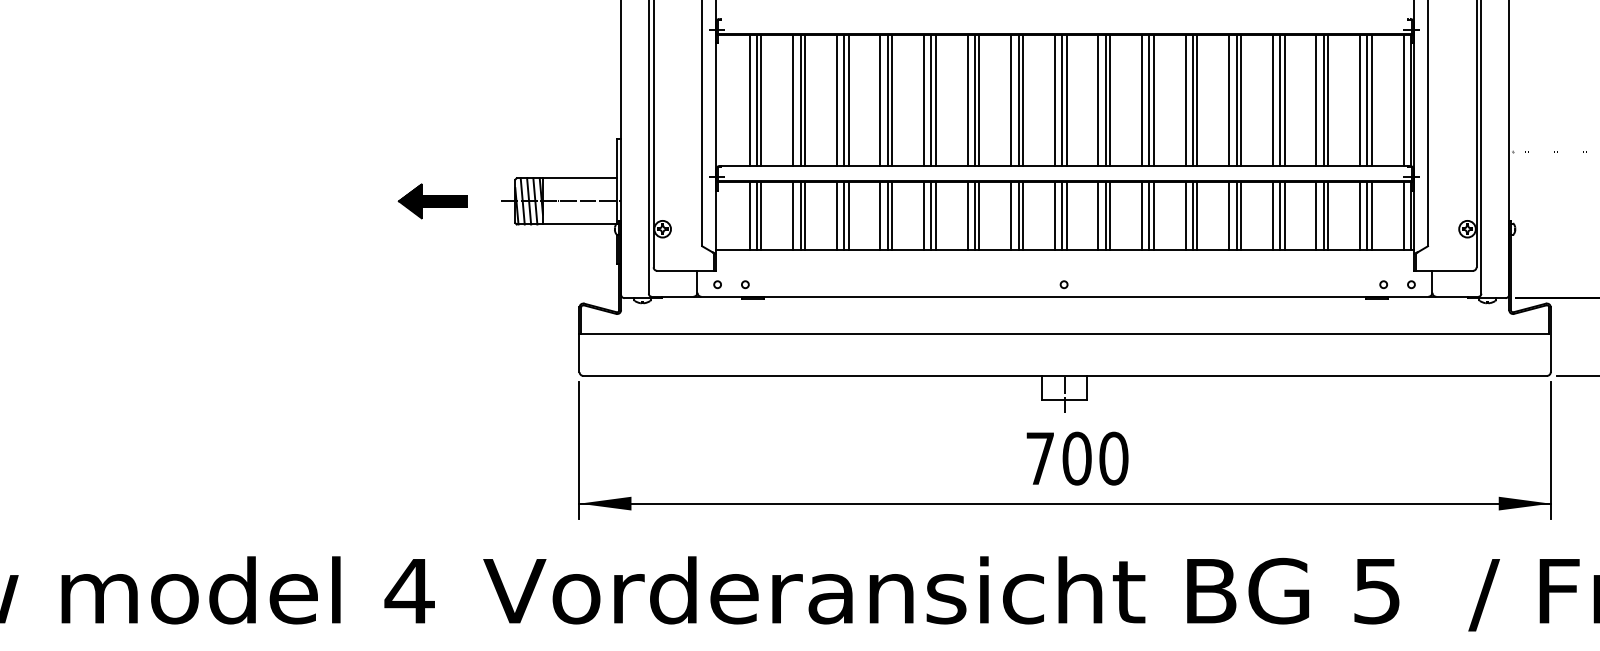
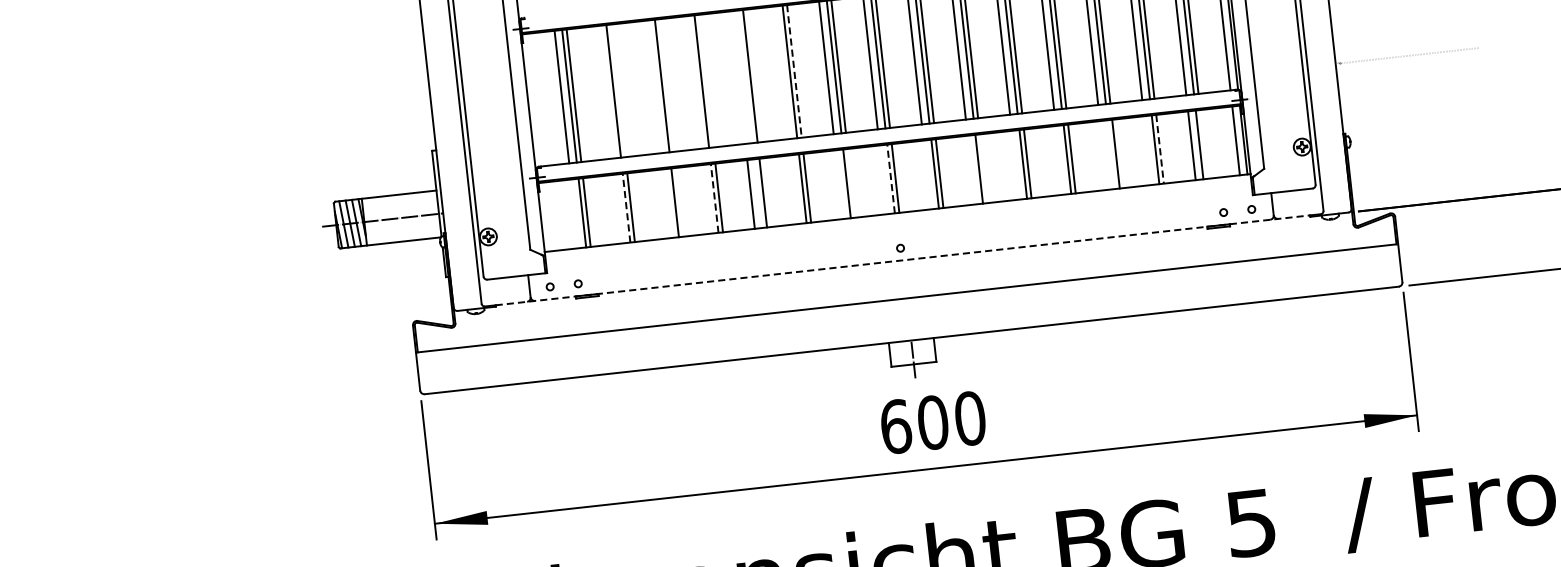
line: (793, 100) -> (606, 92), removed
line: (805, 100) -> (618, 90), removed
line: (836, 100) -> (649, 87), removed
line: (844, 100) -> (657, 86), removed
line: (880, 100) -> (694, 82), removed
line: (892, 100) -> (706, 81), removed
line: (923, 100) -> (737, 77), removed
line: (931, 100) -> (745, 76), removed
line: (967, 100) -> (782, 72), removed
line: (979, 100) -> (794, 71), solid -> dashed
part: (432, 201) -> (252, 234), removed
line: (749, 216) -> (574, 214), removed
line: (793, 216) -> (619, 209), removed
line: (800, 216) -> (626, 208), solid -> dashed
line: (836, 216) -> (662, 204), removed
line: (844, 216) -> (670, 203), removed
line: (880, 216) -> (707, 199), removed
line: (887, 216) -> (714, 198), solid -> dashed
line: (931, 216) -> (758, 194), removed
line: (967, 216) -> (795, 190), removed
line: (1011, 216) -> (839, 185), removed
line: (1023, 216) -> (851, 183), removed
line: (1054, 216) -> (883, 180), removed
line: (1062, 216) -> (891, 179), solid -> dashed
line: (1098, 216) -> (927, 175), removed
line: (1141, 216) -> (971, 170), removed
line: (1153, 216) -> (983, 169), removed
line: (1185, 216) -> (1015, 165), removed
line: (1229, 216) -> (1060, 160), removed
line: (1272, 216) -> (1103, 156), removed
line: (1280, 216) -> (1111, 155), removed
line: (1316, 216) -> (1148, 151), removed
line: (1328, 216) -> (1160, 149), solid -> dashed
line: (1371, 216) -> (1203, 144), removed
line: (1065, 296) -> (903, 260), solid -> dashed
text: (1040, 458) -> (896, 426), 700 -> 600

